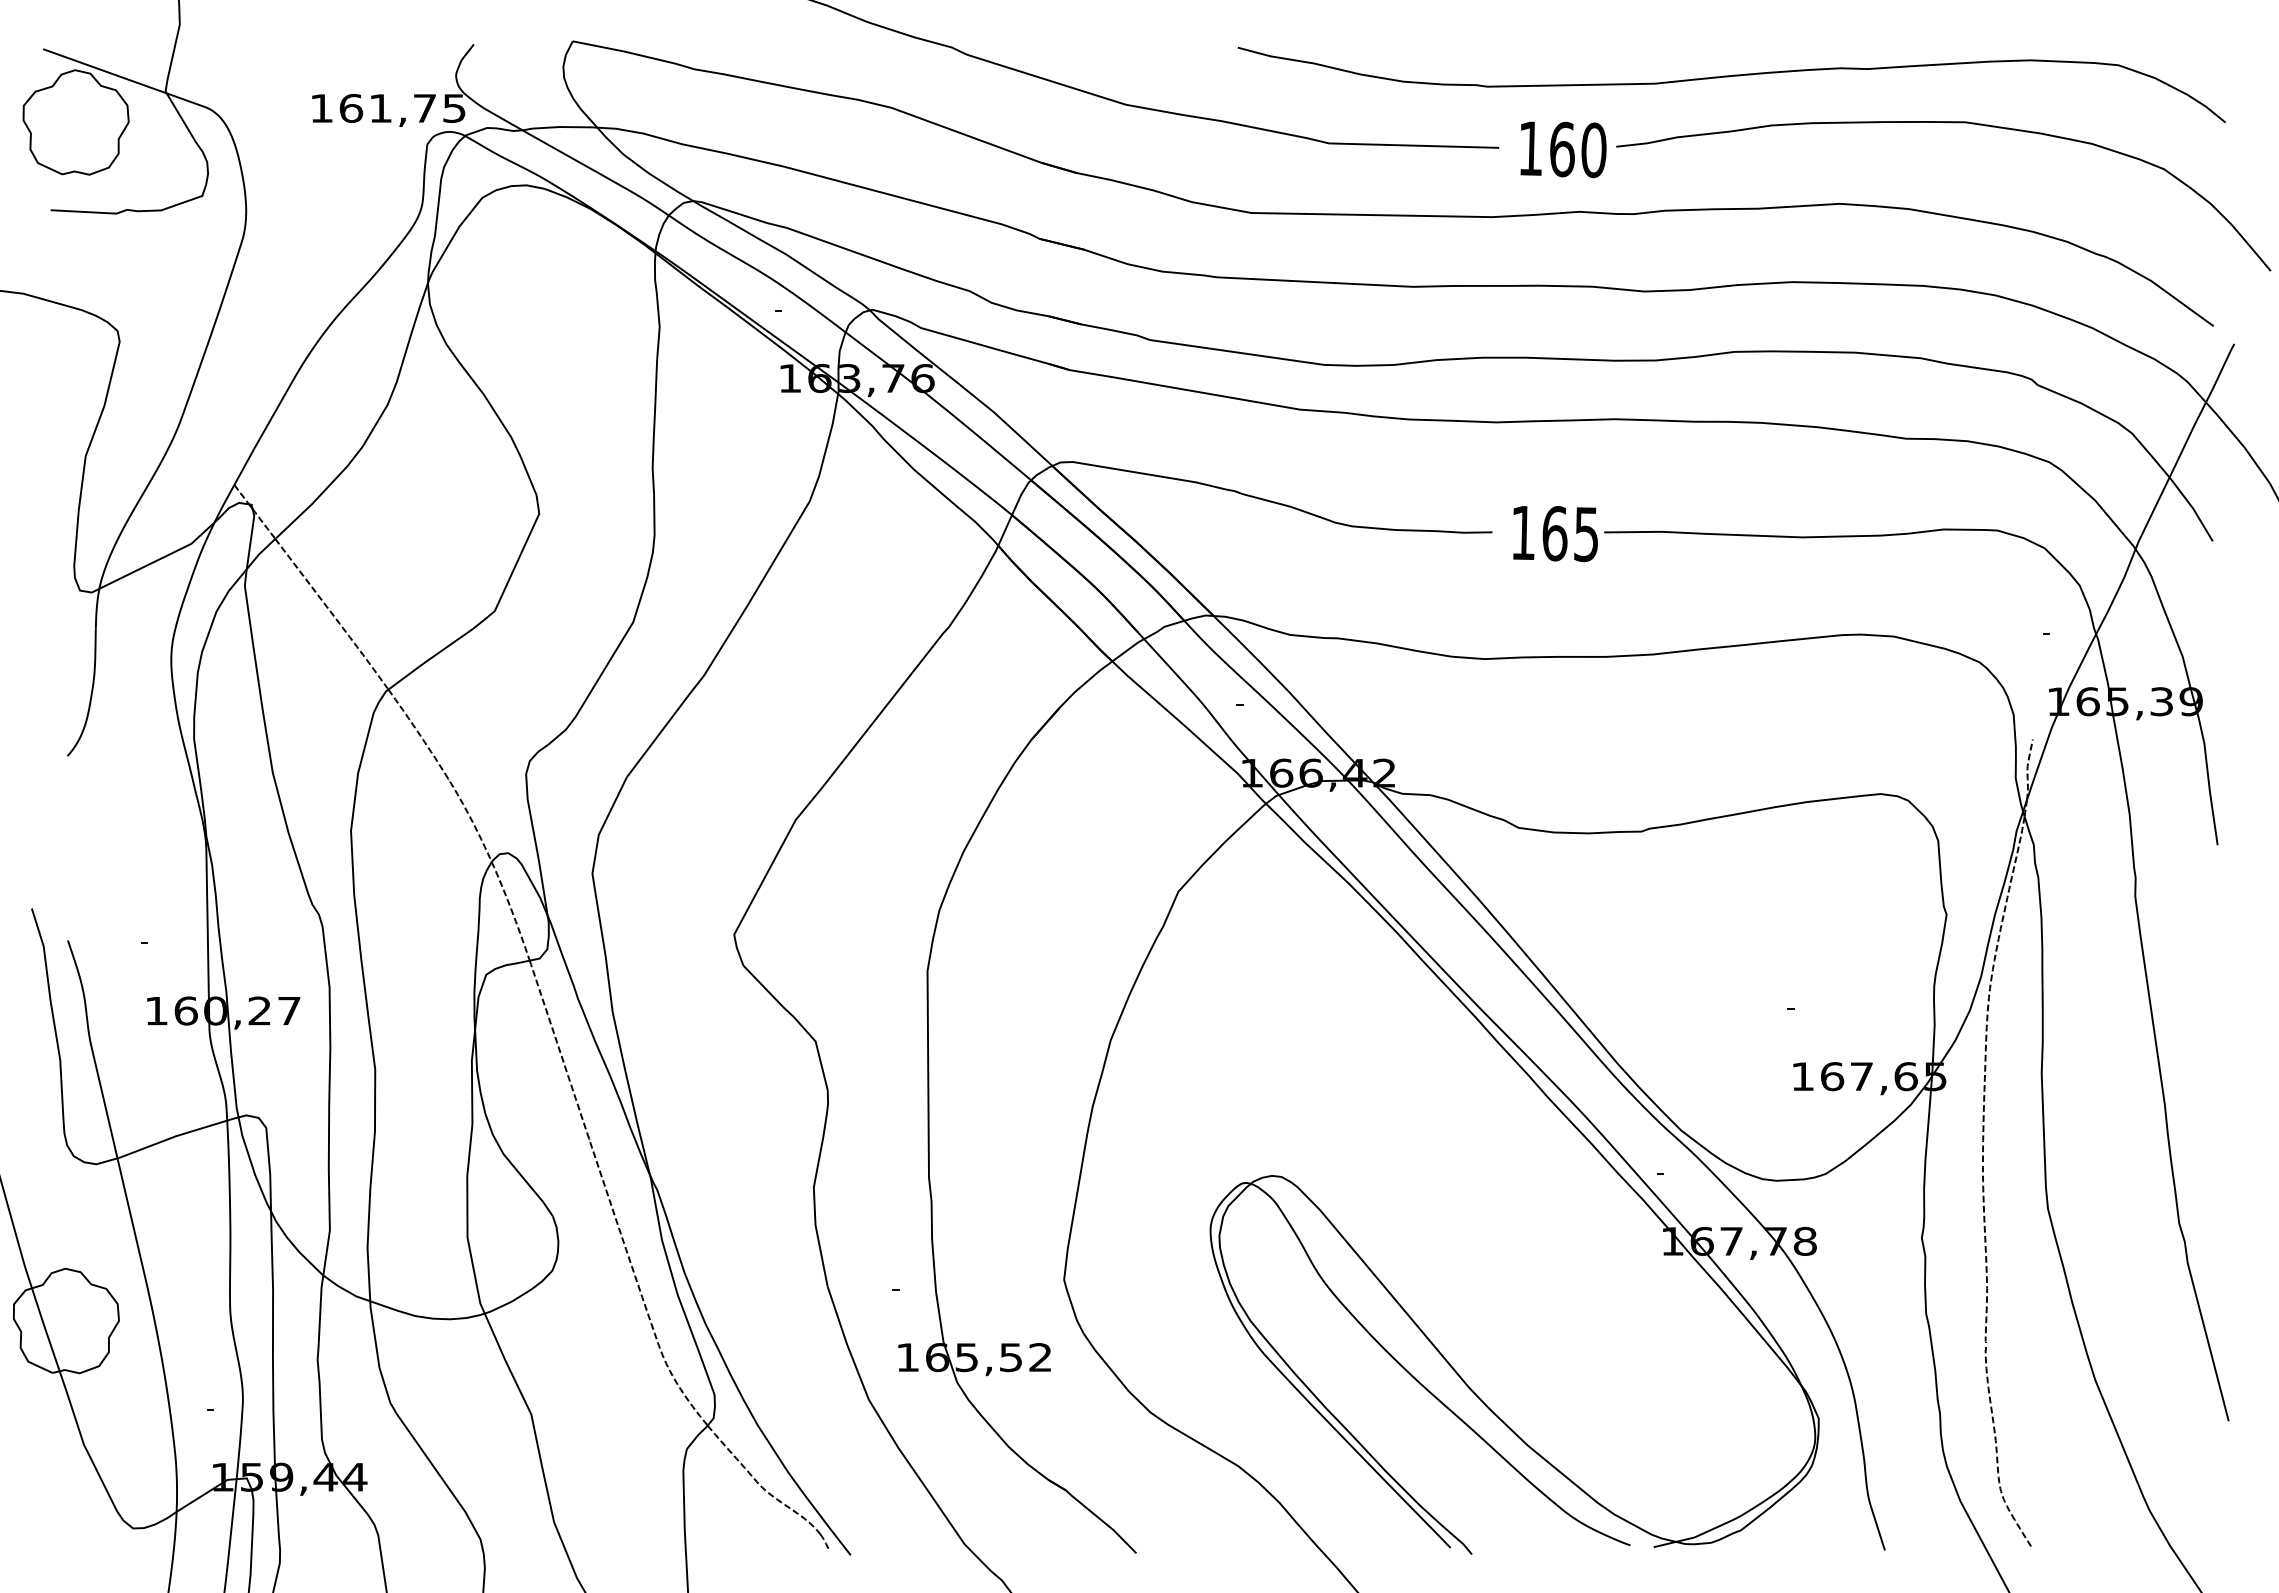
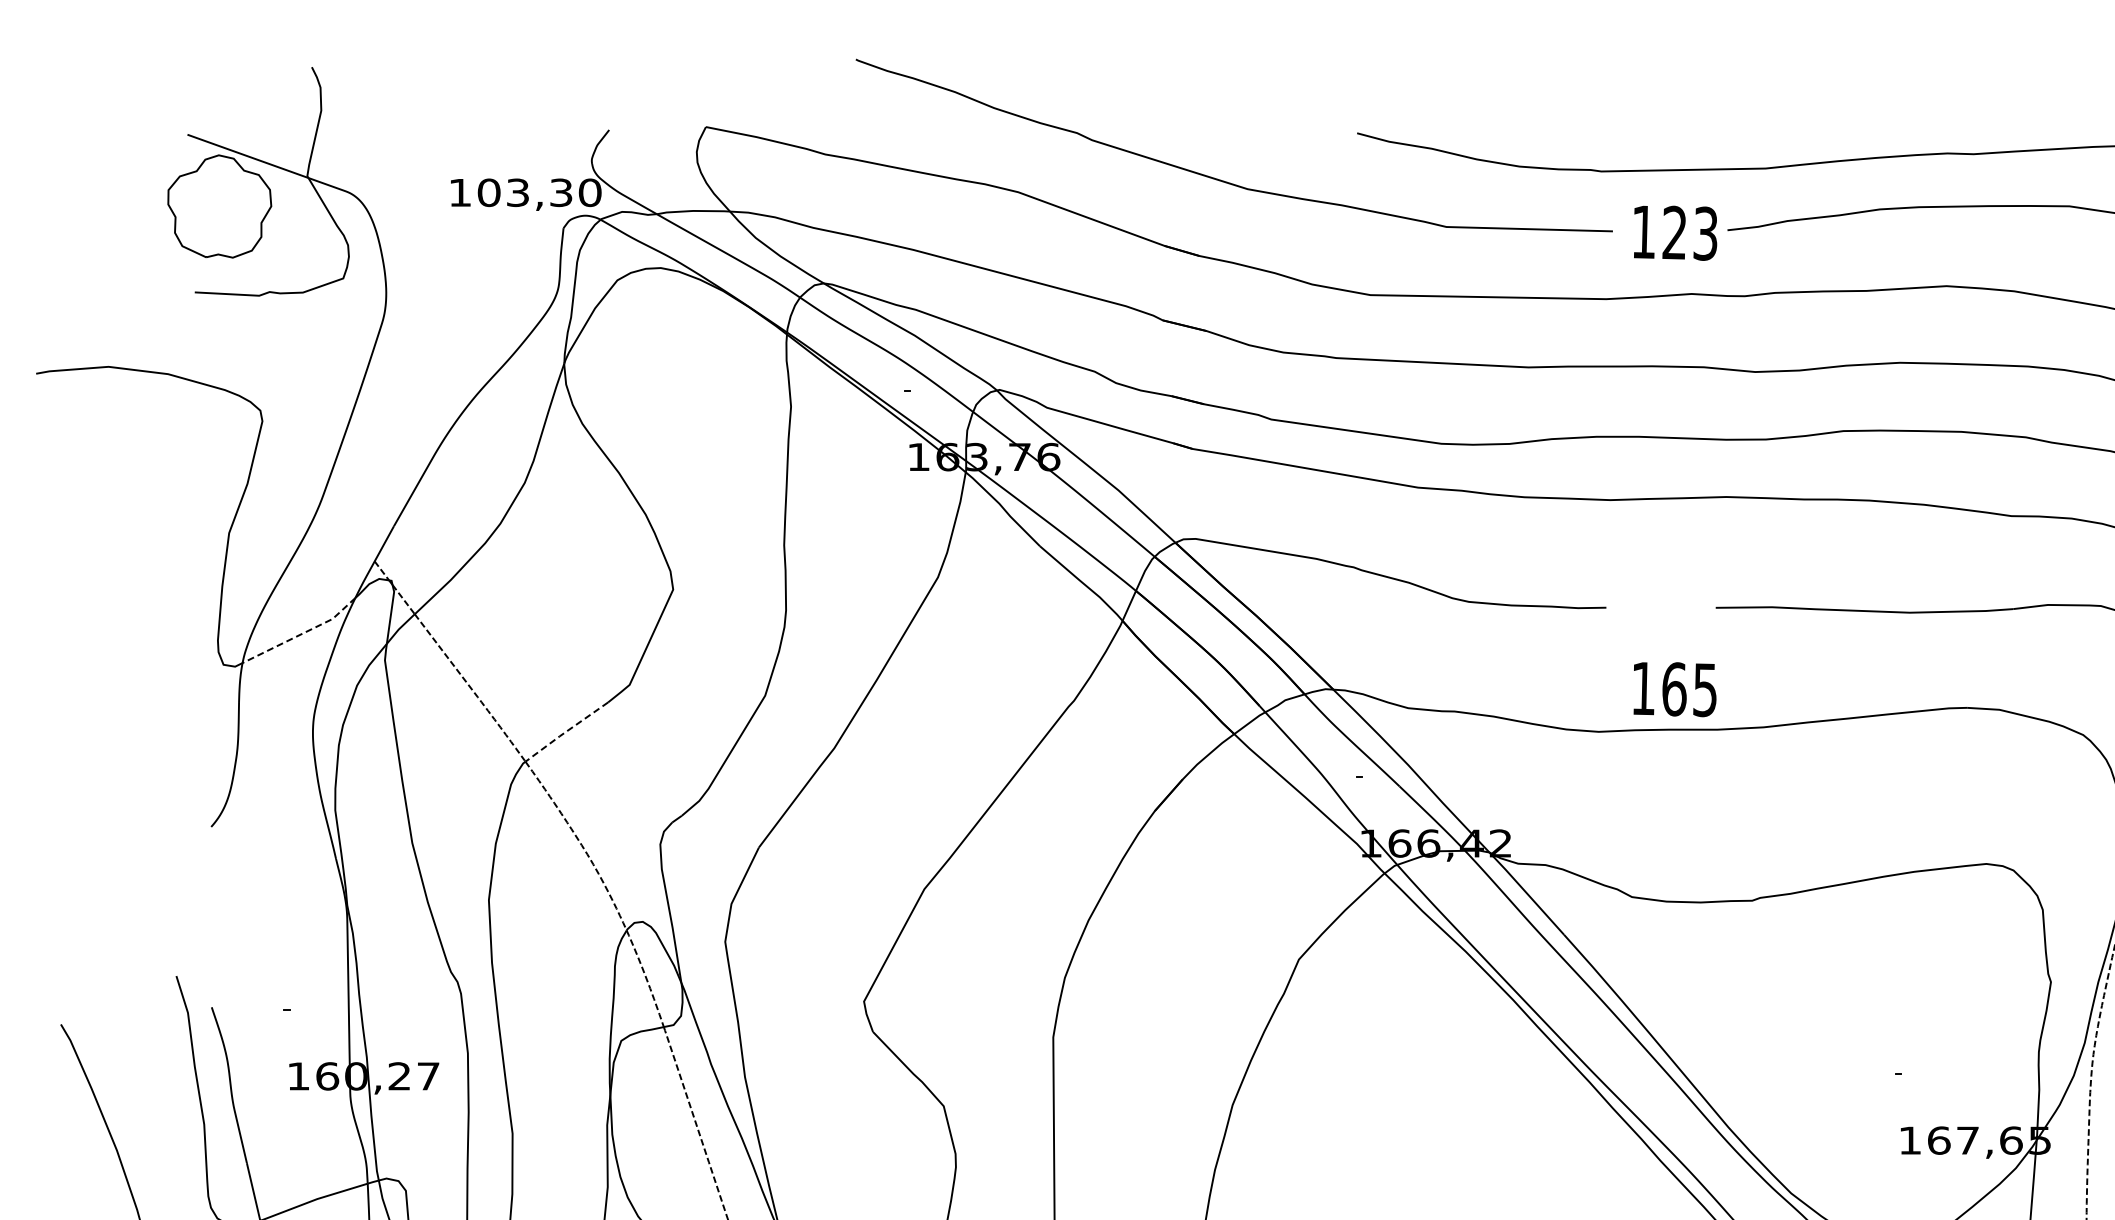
text: (402, 108) -> (539, 192), 161,75 -> 103,30
text: (1577, 149) -> (1689, 232), 160 -> 123
text: (1555, 534) -> (1674, 690), moved
line: (159, 559) -> (301, 634), solid -> dashed
line: (429, 659) -> (565, 732), solid -> dashed

